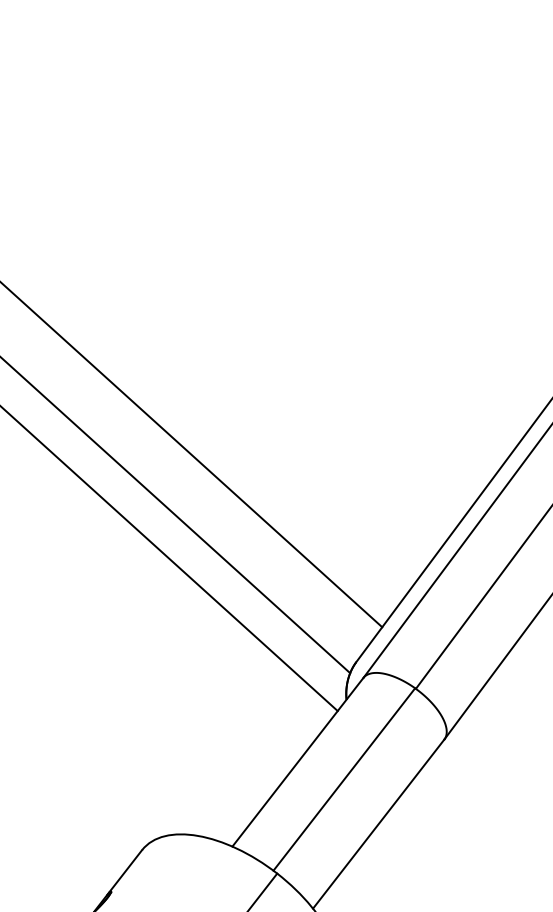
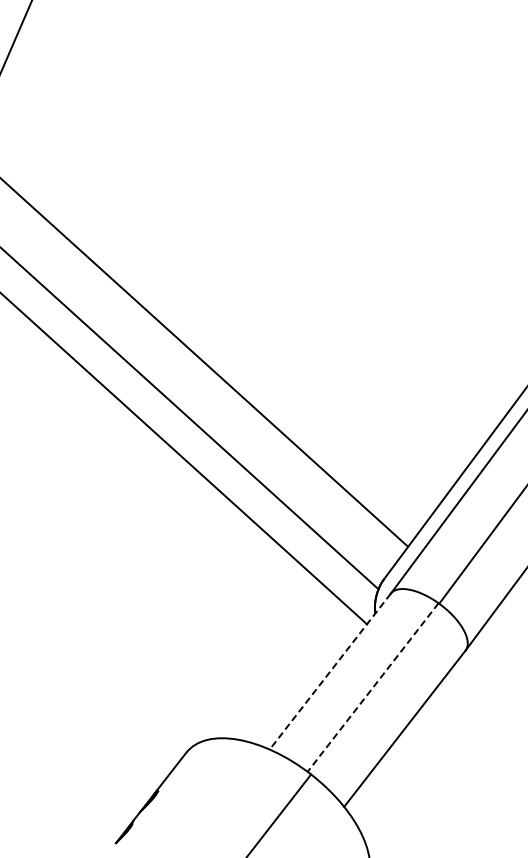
line: (298, 762) -> (330, 671), solid -> dashed
line: (344, 779) -> (373, 687), solid -> dashed

